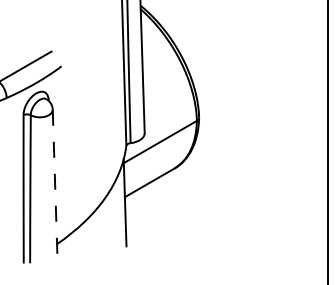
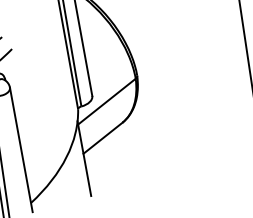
line: (55, 182) -> (21, 150), dashed -> solid

